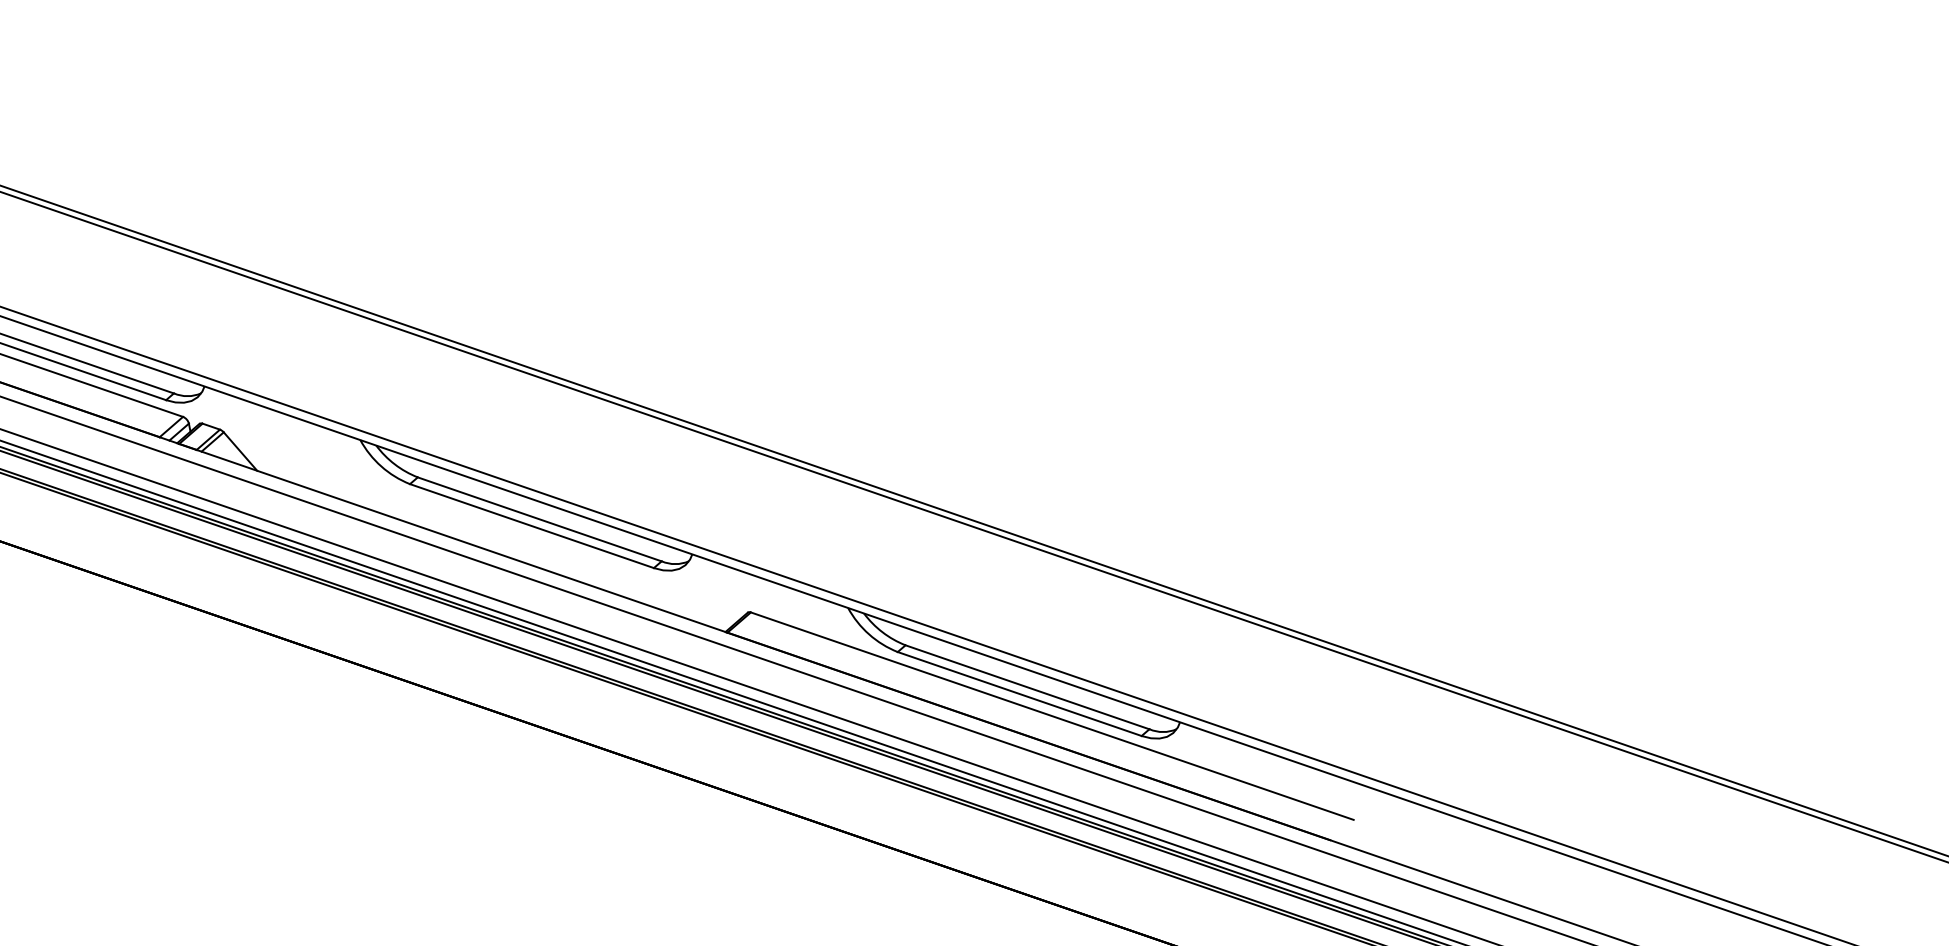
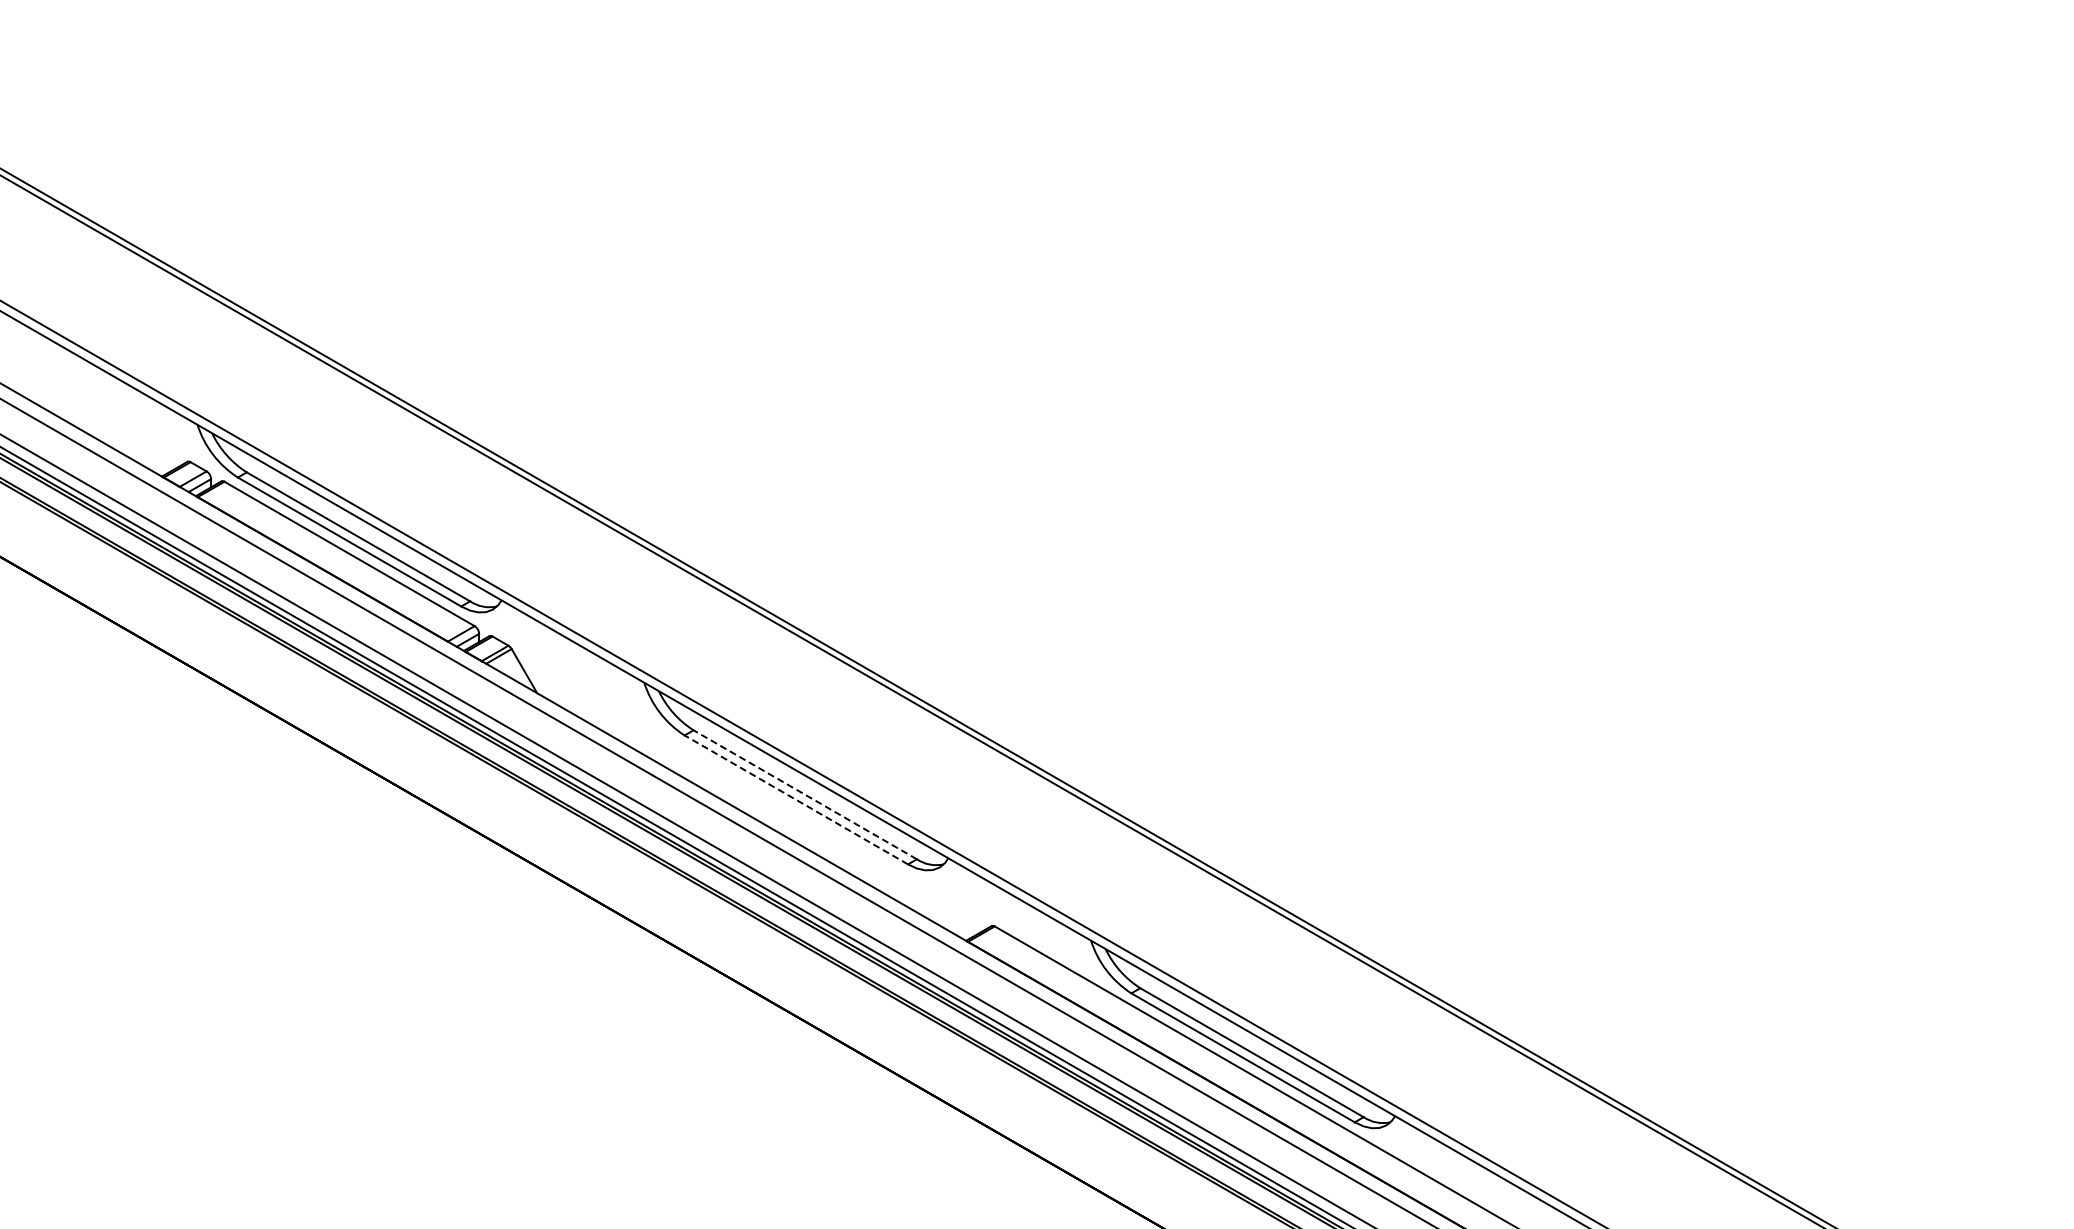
line: (539, 519) -> (805, 794), solid -> dashed
line: (532, 525) -> (796, 799), solid -> dashed

